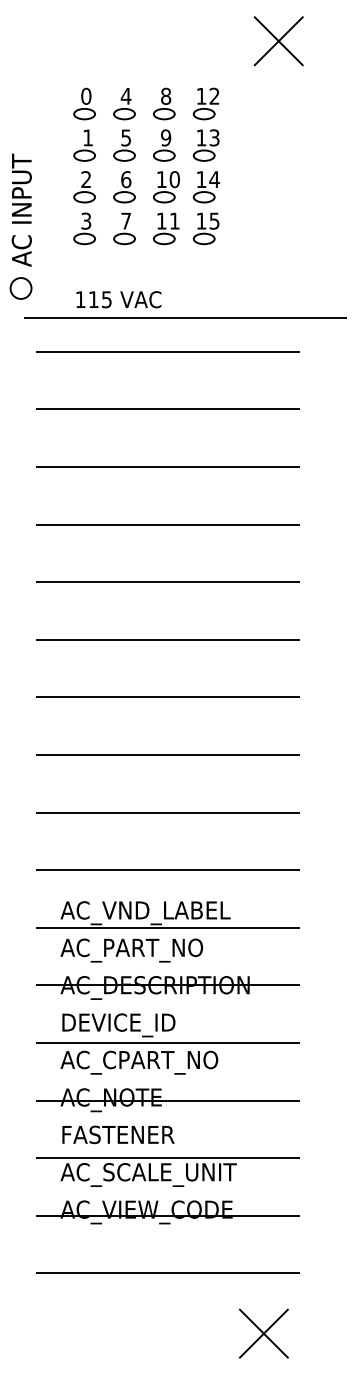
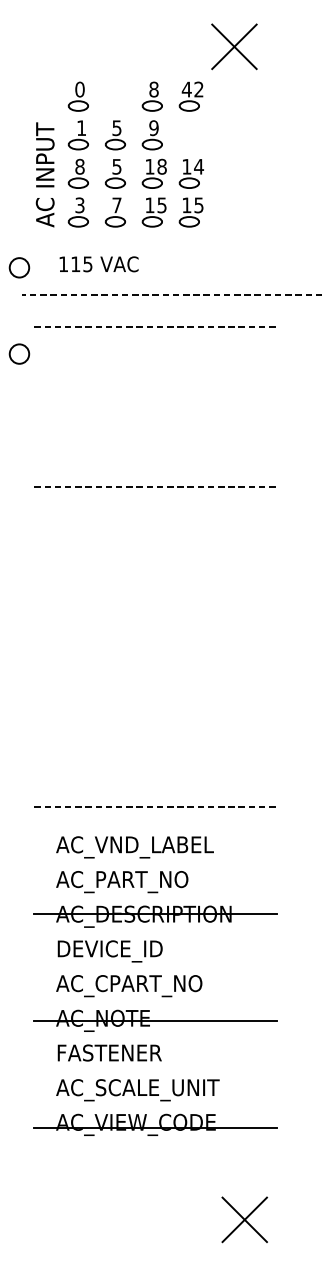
part: (278, 41) -> (234, 47), moved
text: (201, 96) -> (186, 89), 12 -> 42
part: (124, 104) -> (115, 97), removed
part: (205, 145) -> (190, 135), removed
text: (86, 179) -> (80, 166), 2 -> 8
text: (126, 179) -> (117, 166), 6 -> 5
text: (174, 179) -> (161, 166), 10 -> 18
text: (21, 209) -> (44, 174), moved
text: (174, 220) -> (161, 204), 11 -> 15
text: (118, 299) -> (98, 264), moved
line: (185, 318) -> (172, 295), solid -> dashed
line: (167, 351) -> (155, 326), solid -> dashed
circle: (20, 381) -> (18, 354), added
line: (167, 409) -> (155, 380), removed
line: (167, 467) -> (155, 433), removed
line: (167, 524) -> (155, 486), solid -> dashed
line: (167, 582) -> (155, 540), removed
line: (167, 639) -> (155, 593), removed
line: (167, 697) -> (155, 647), removed
line: (167, 755) -> (155, 701), removed
line: (167, 812) -> (155, 753), removed
line: (167, 870) -> (155, 807), solid -> dashed
line: (167, 927) -> (155, 860), removed
line: (167, 1042) -> (155, 967), removed
line: (167, 1158) -> (155, 1074), removed
line: (167, 1273) -> (155, 1181), removed
part: (263, 1333) -> (244, 1219), moved

